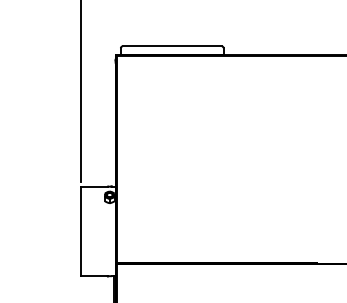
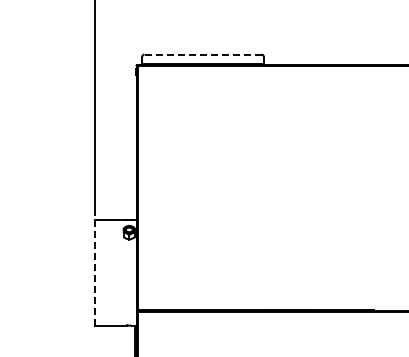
line: (172, 46) -> (203, 54), solid -> dashed
line: (81, 231) -> (95, 272), solid -> dashed

